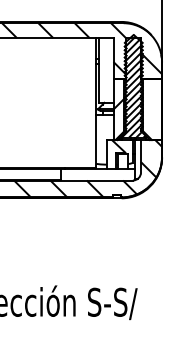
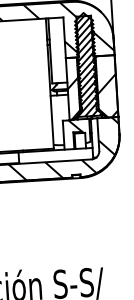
hatch: (152, 109) -> (106, 86), added

